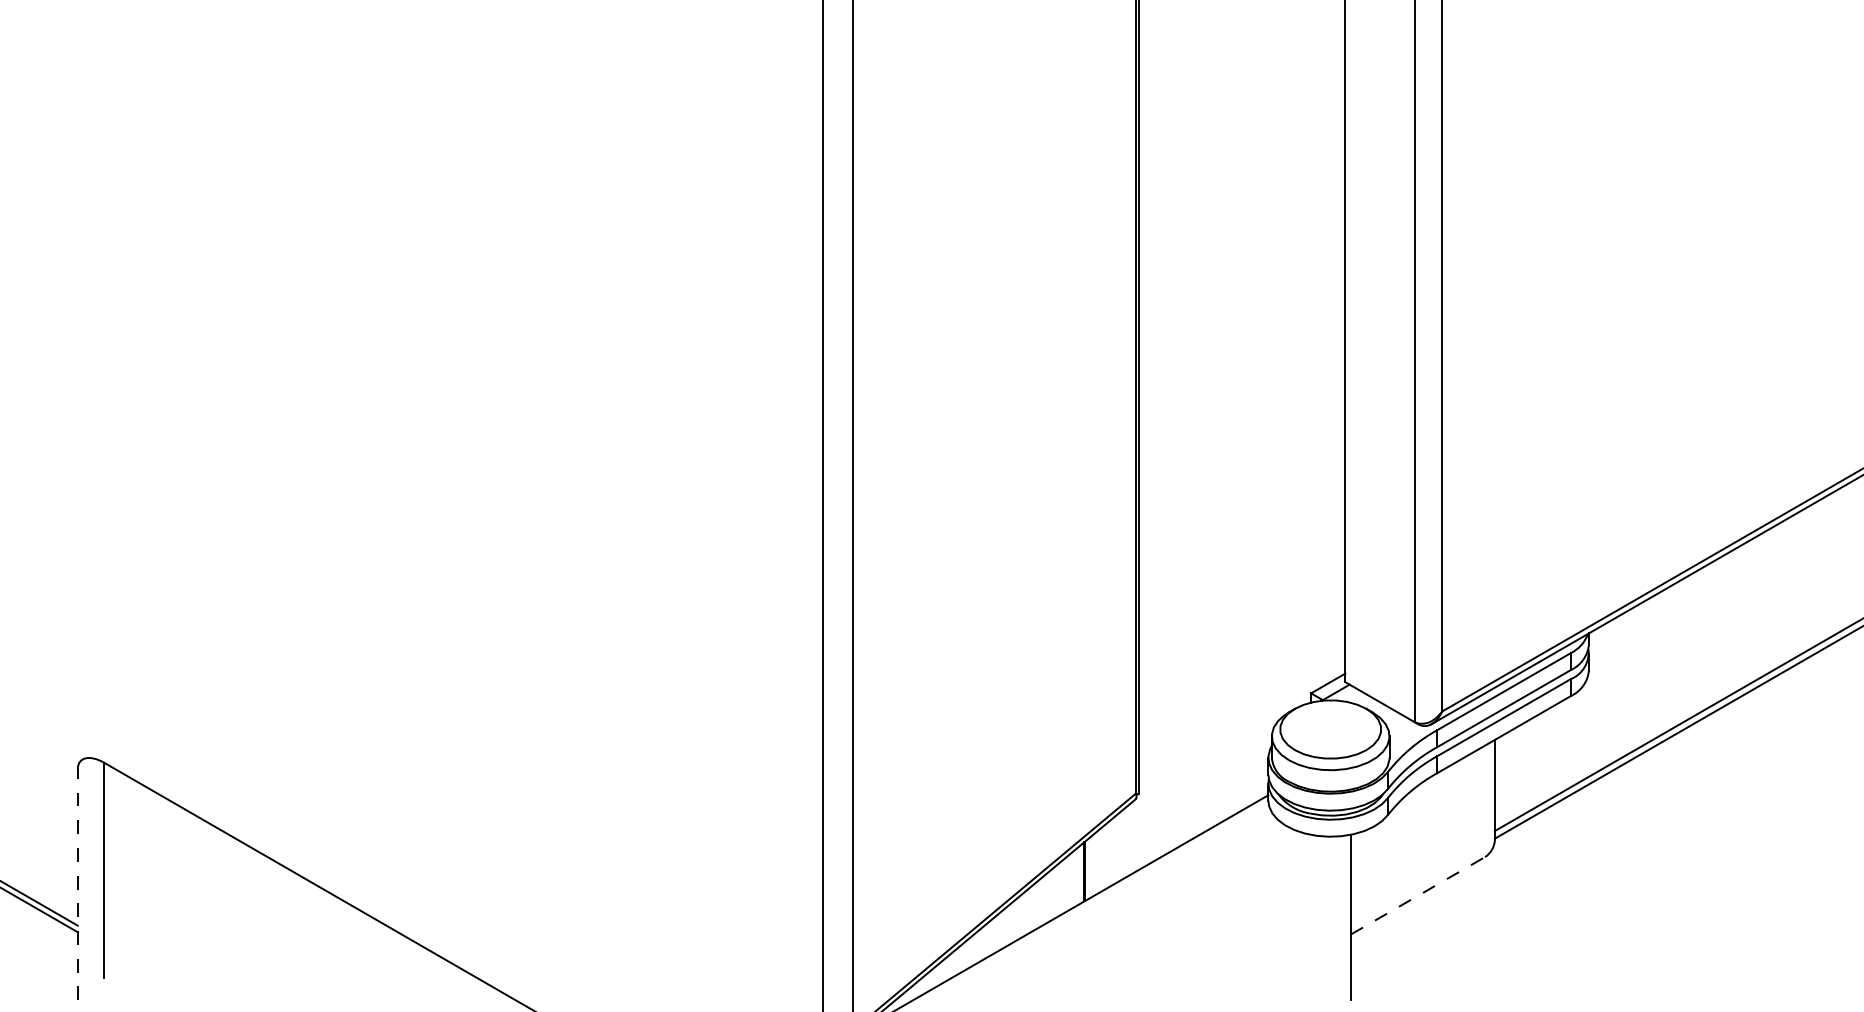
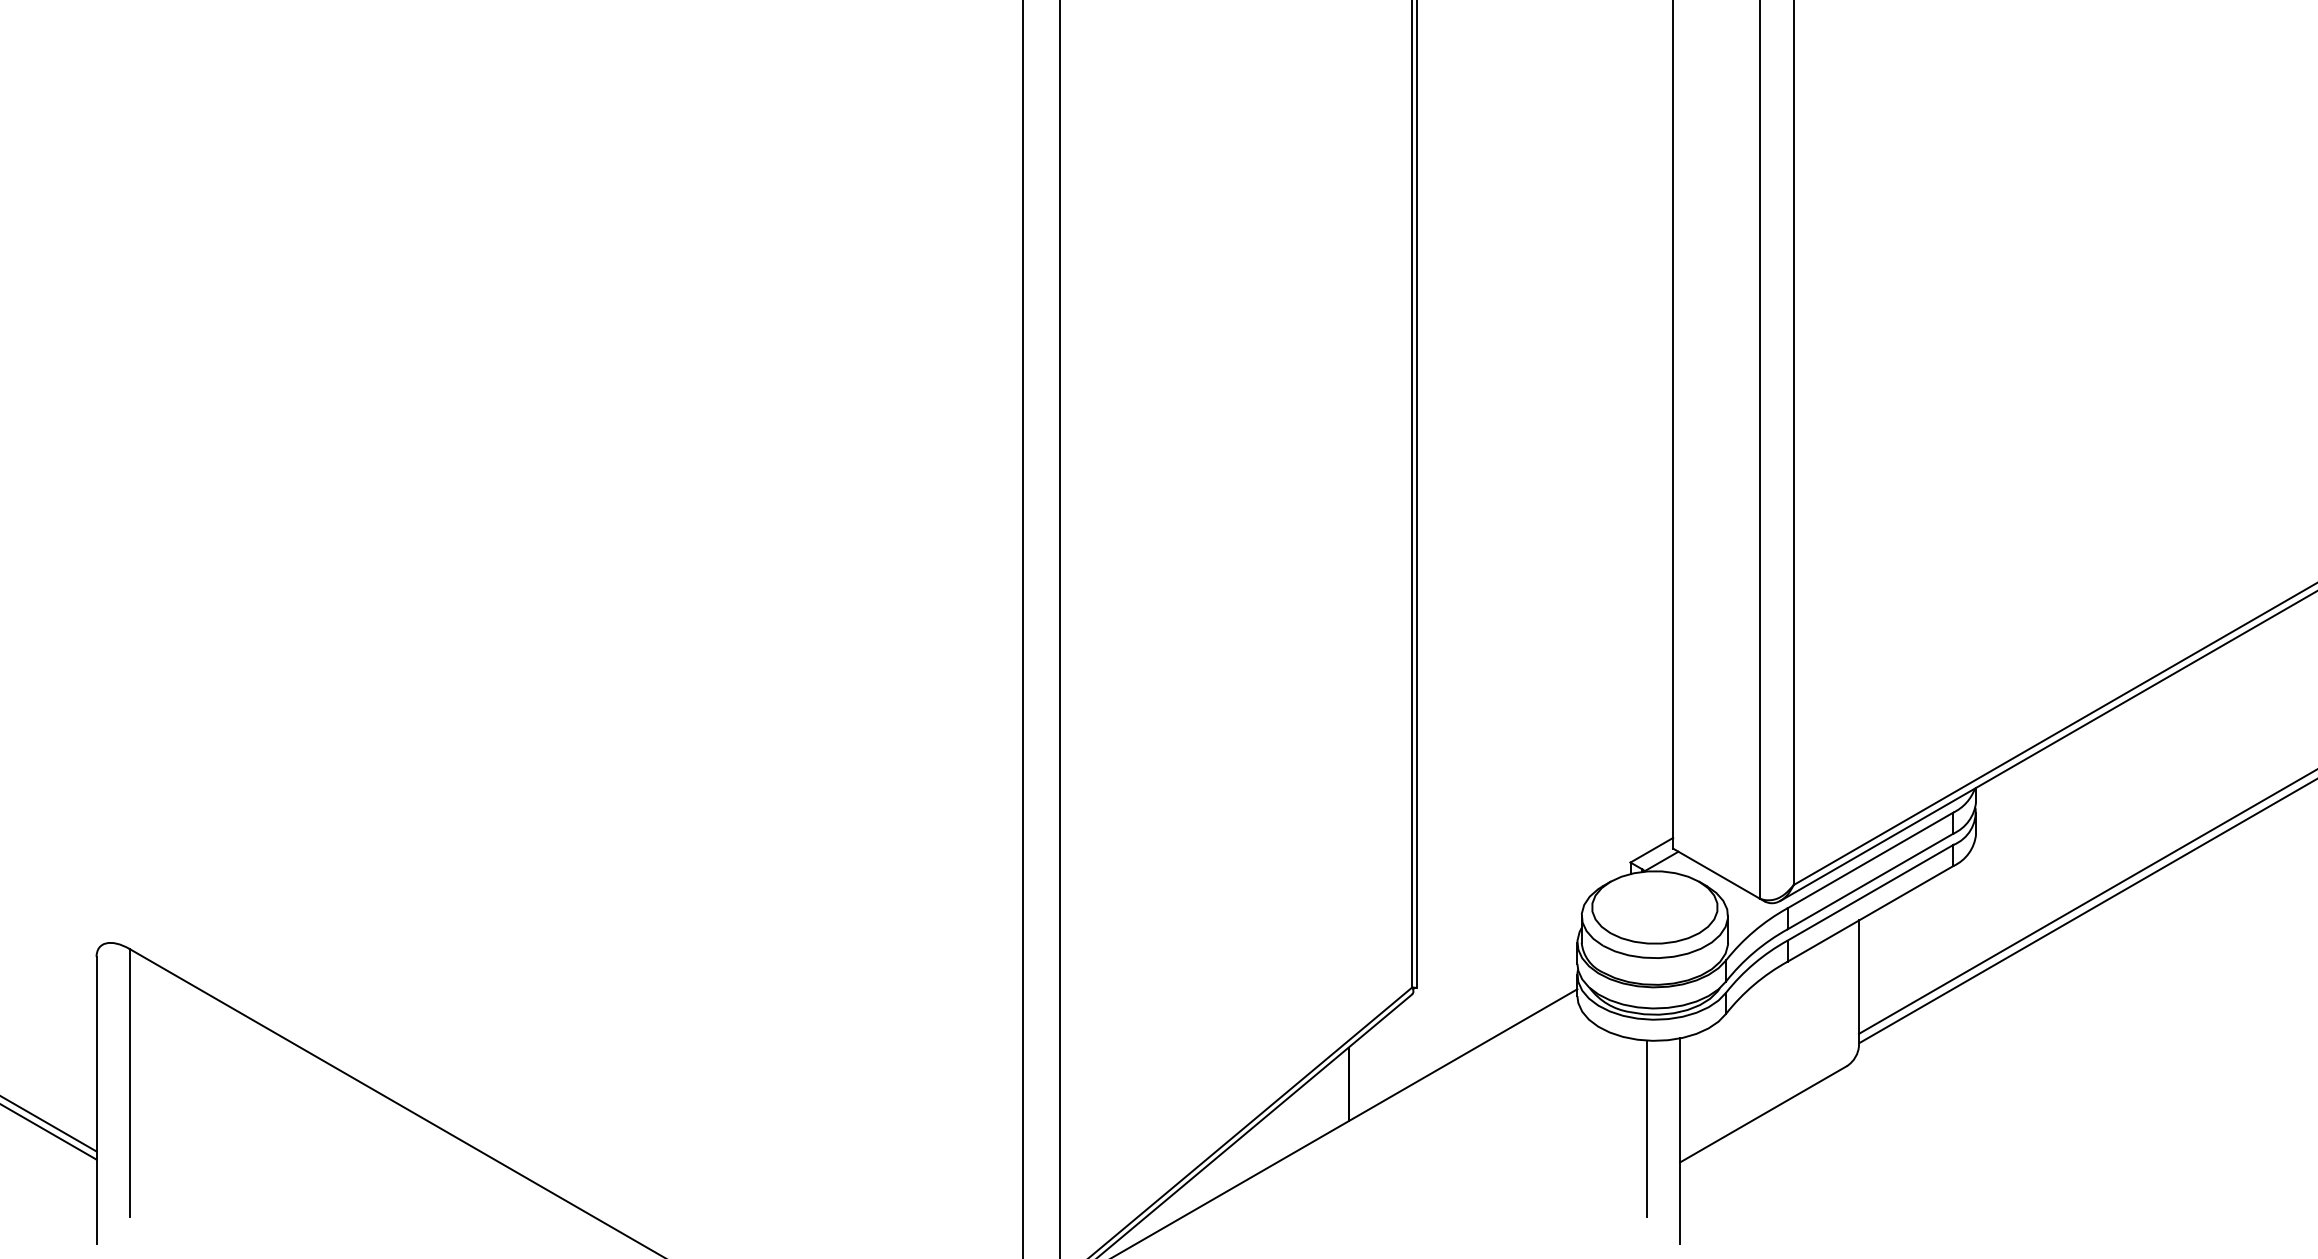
line: (77, 884) -> (96, 1100), dashed -> solid
line: (1418, 895) -> (1763, 1114), dashed -> solid
line: (1324, 907) -> (1647, 1128), added

